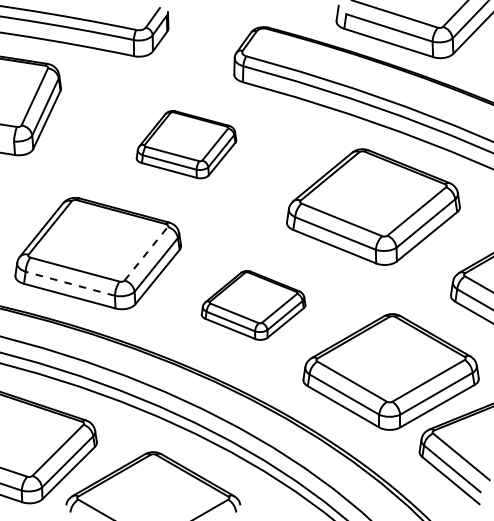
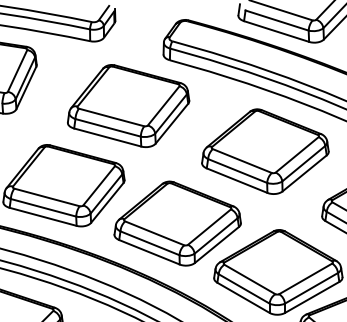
part: (186, 144) -> (128, 105), size x1.67
line: (146, 253) -> (99, 185), dashed -> solid
line: (69, 283) -> (42, 207), dashed -> solid
part: (253, 305) -> (177, 223), size x1.67

